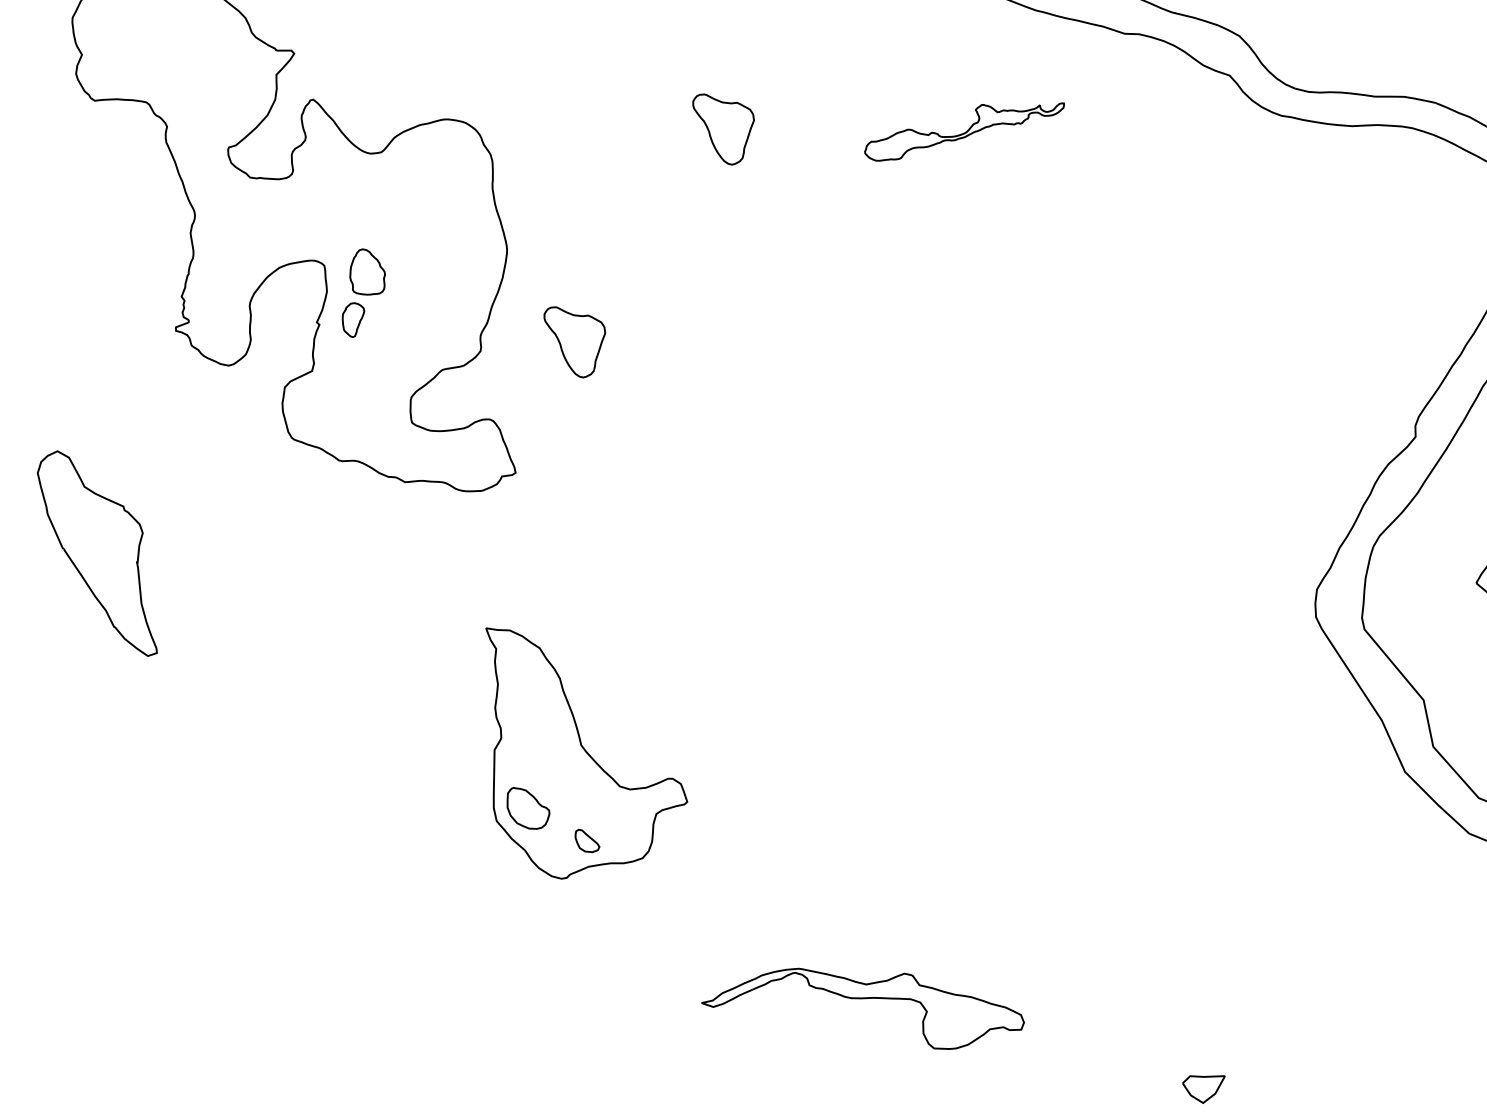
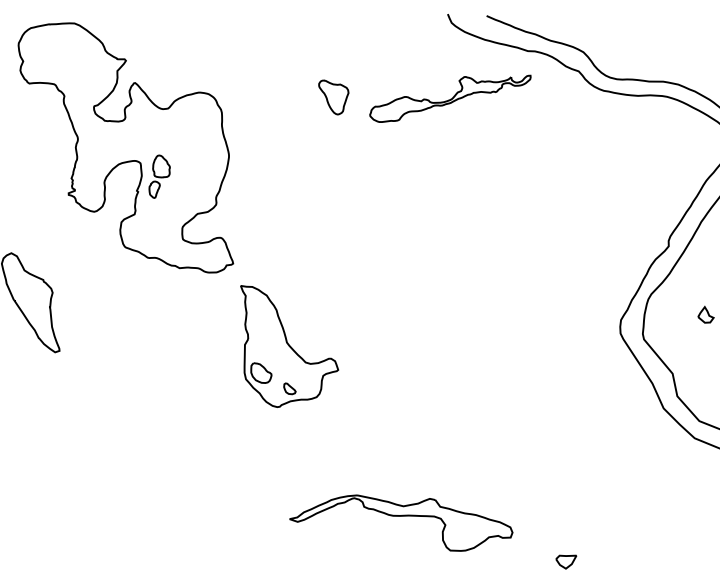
part: (964, 131) -> (450, 98), size x1.67
part: (574, 342) -> (261, 200), removed
part: (586, 753) -> (289, 346), moved
part: (863, 1007) -> (401, 522), size x1.43

